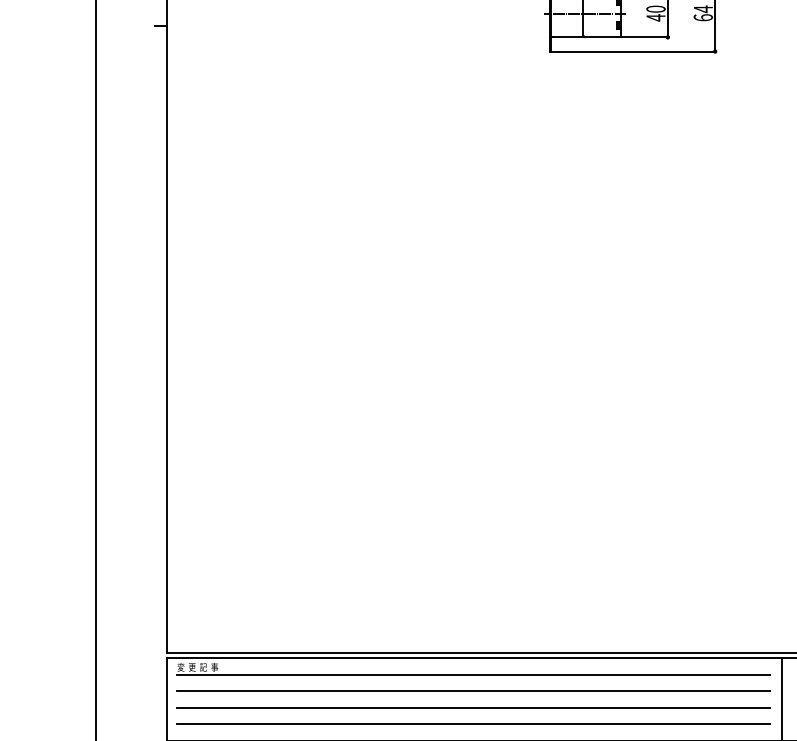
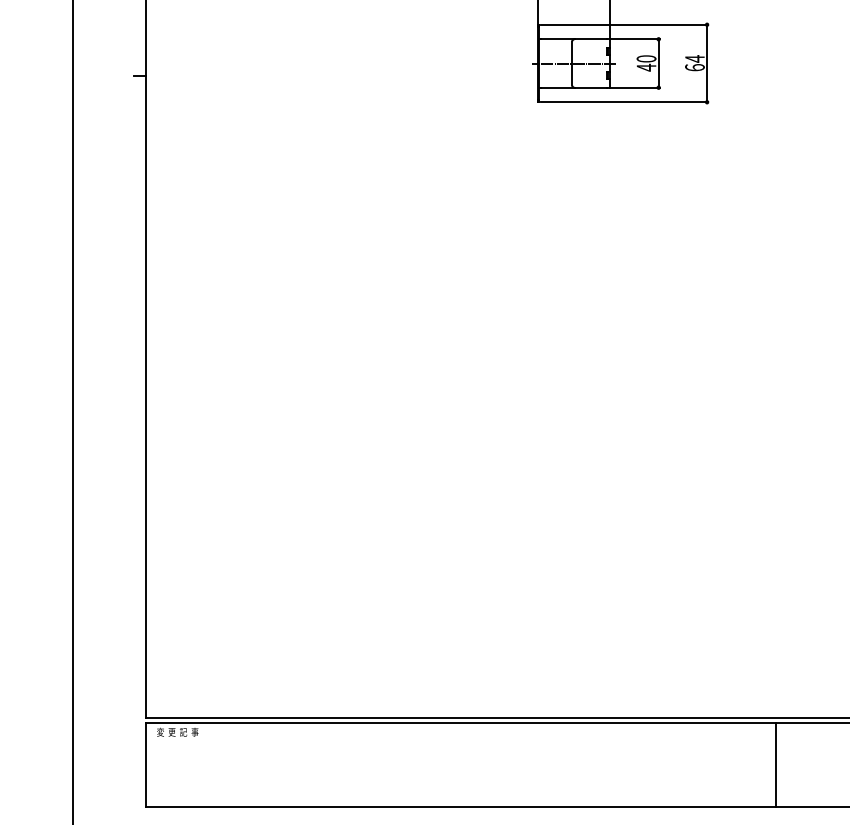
line: (473, 674) -> (459, 739), removed
line: (473, 691) -> (459, 756), removed
line: (473, 707) -> (459, 773), removed
line: (473, 724) -> (459, 790), removed

